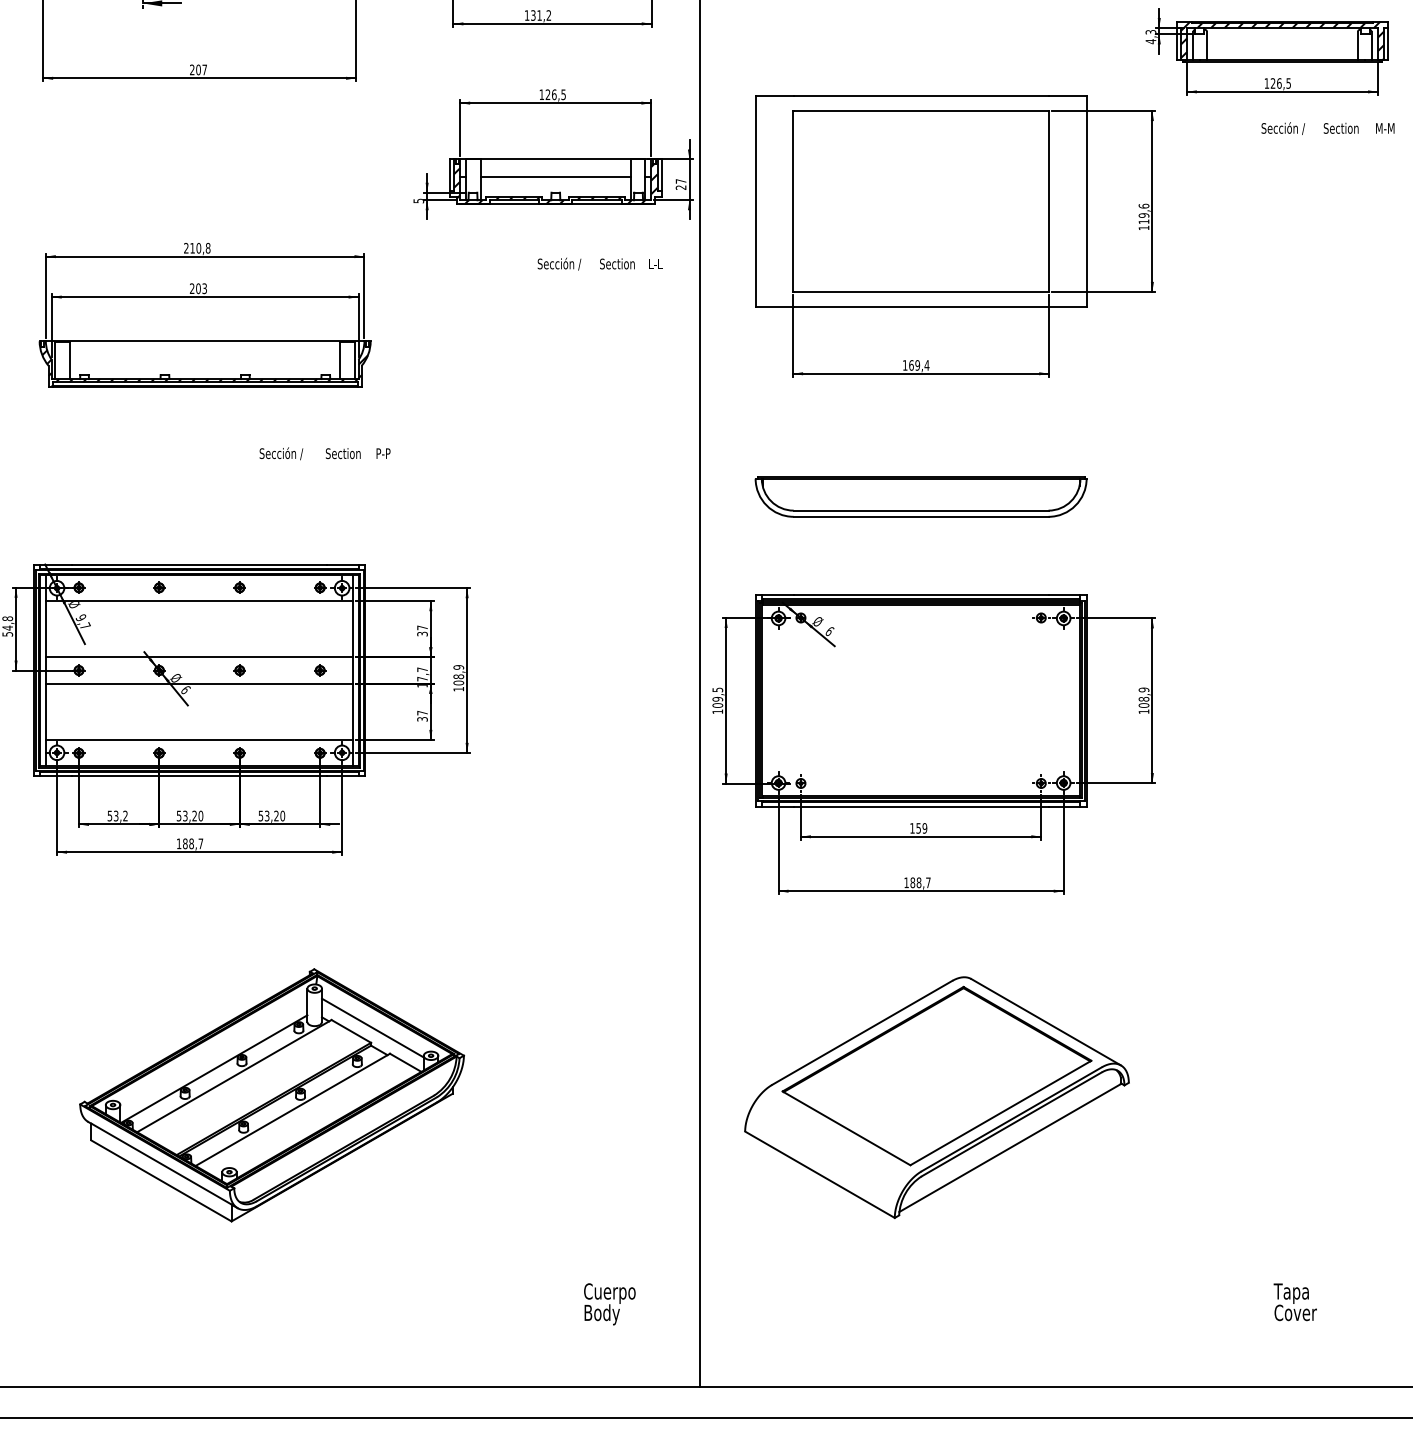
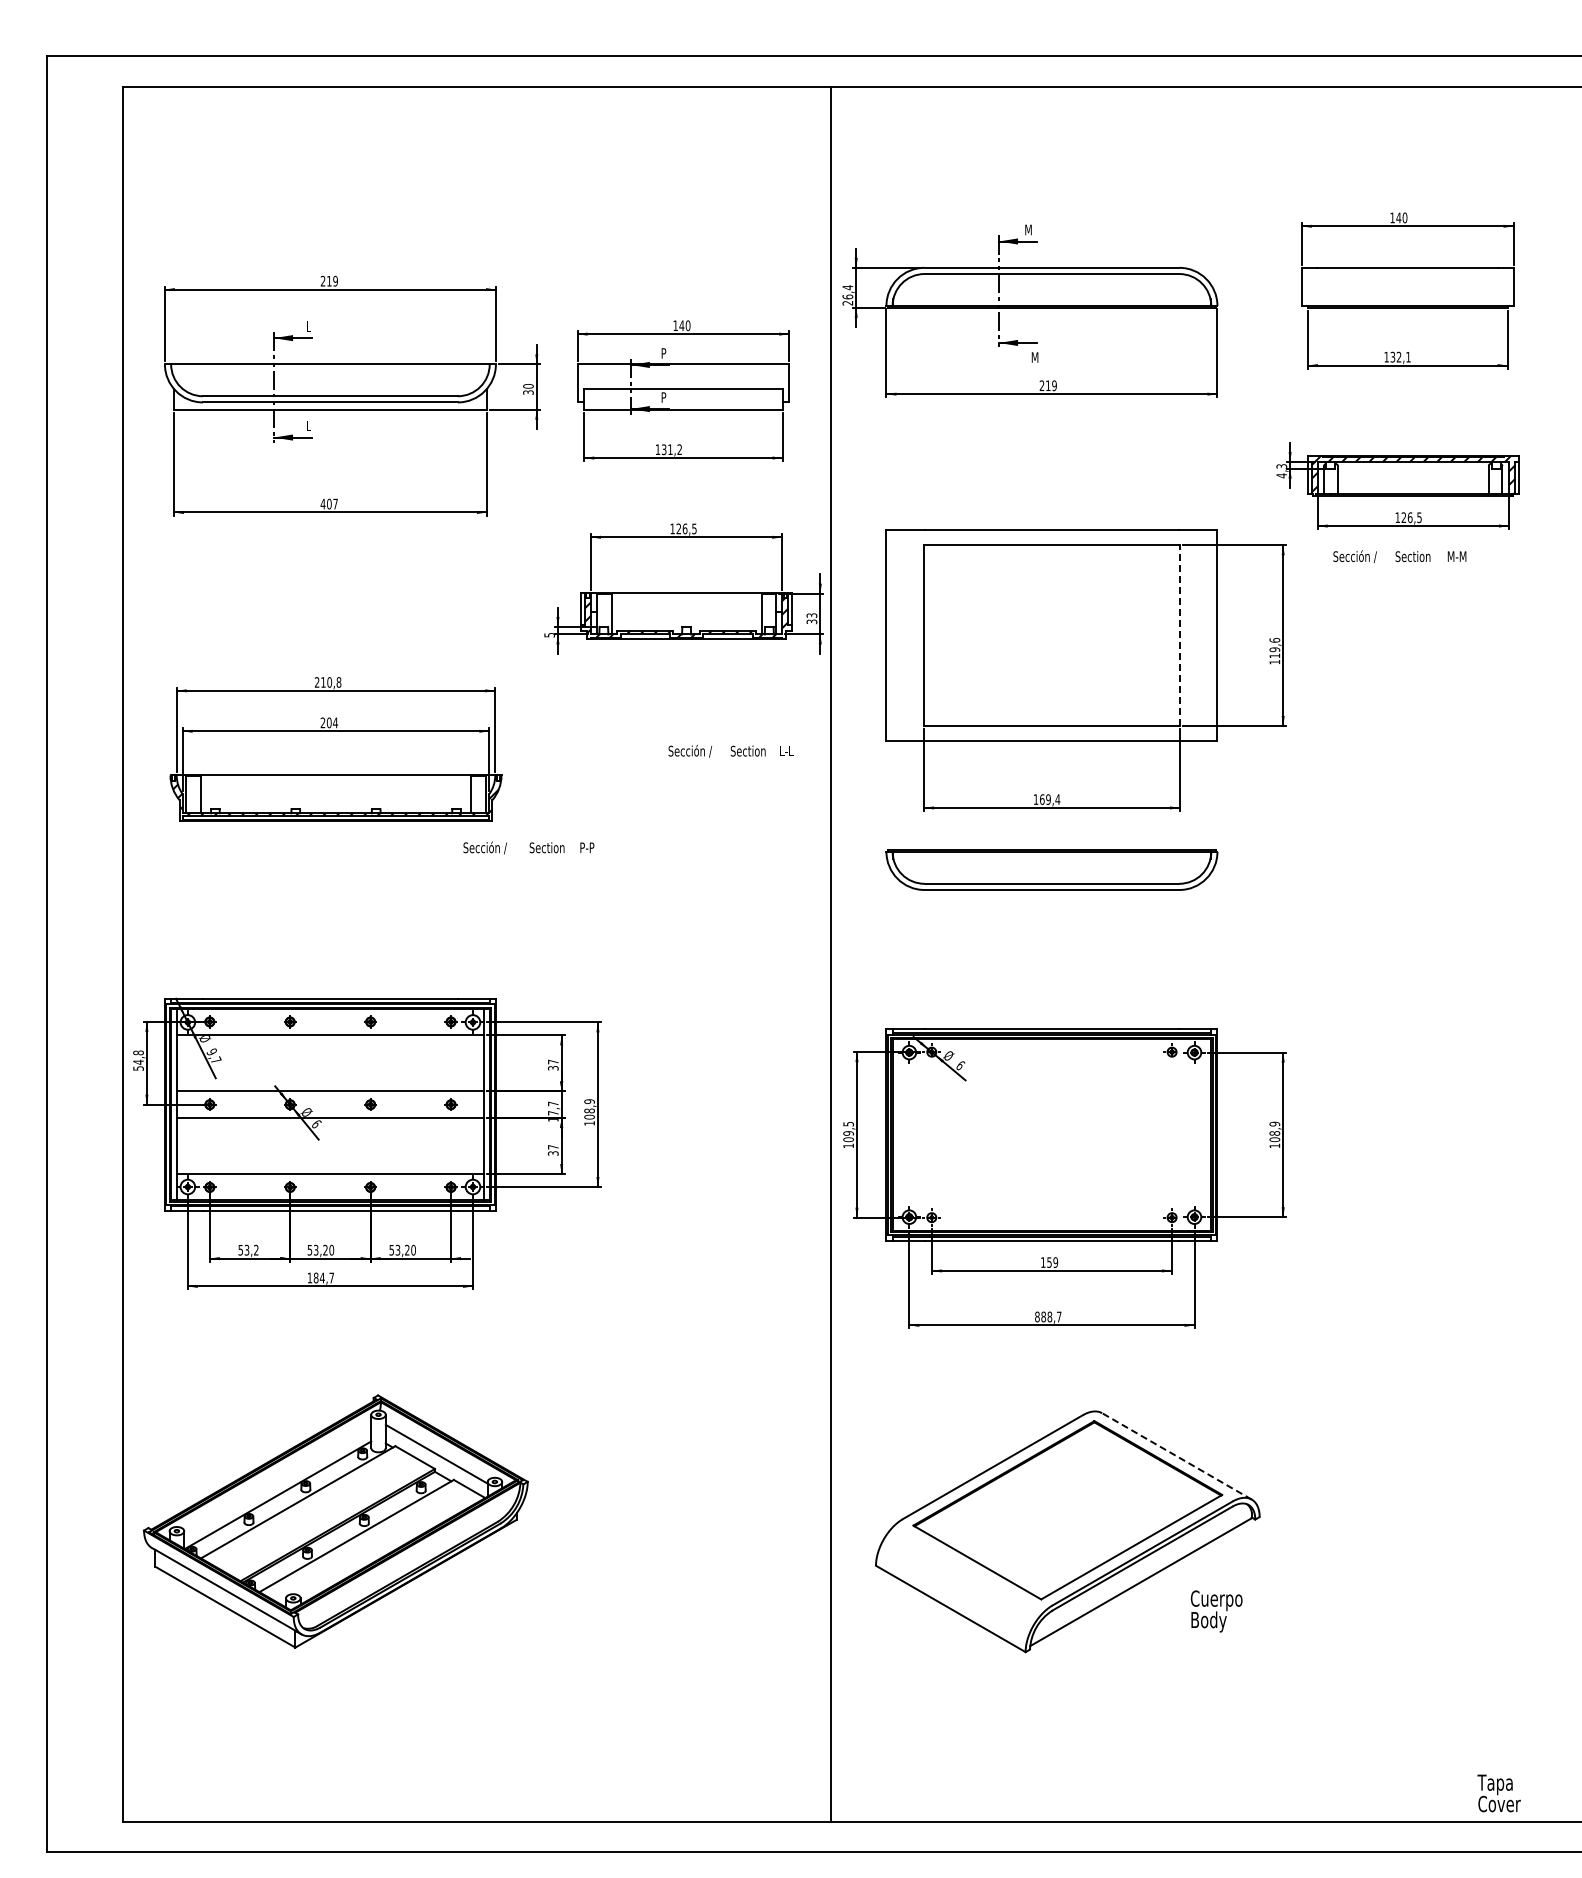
text: (191, 69) -> (322, 503), 207 -> 407
text: (1327, 128) -> (1399, 556), moved
line: (555, 177) -> (686, 611), removed
text: (680, 184) -> (811, 618), 27 -> 33
line: (1048, 201) -> (1179, 635), solid -> dashed
text: (599, 264) -> (730, 751), moved
text: (204, 288) -> (335, 722), 203 -> 204
text: (324, 453) -> (528, 847), moved
part: (920, 496) -> (1051, 869), moved
text: (190, 843) -> (321, 1277), 188,7 -> 184,7
text: (906, 882) -> (1037, 1316), 188,7 -> 888,7
line: (1045, 1022) -> (1176, 1456), solid -> dashed
part: (271, 1095) -> (335, 1521), moved
text: (1294, 1302) -> (1498, 1793), moved
text: (609, 1304) -> (1216, 1611), moved

